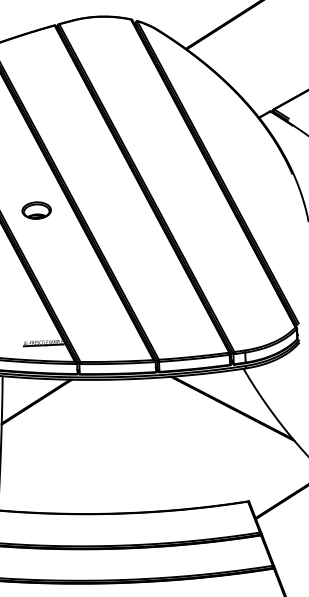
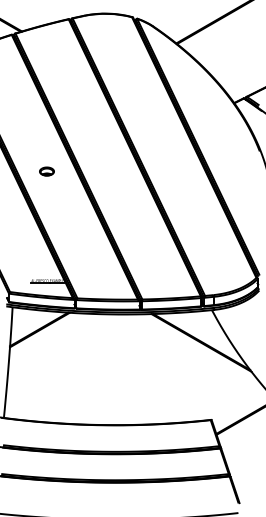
part: (36, 210) -> (46, 171), size x0.6

